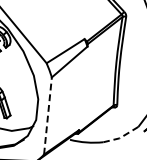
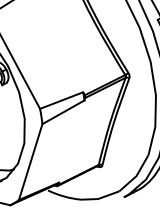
line: (47, 116) -> (30, 162), dashed -> solid
line: (121, 137) -> (100, 198), dashed -> solid

